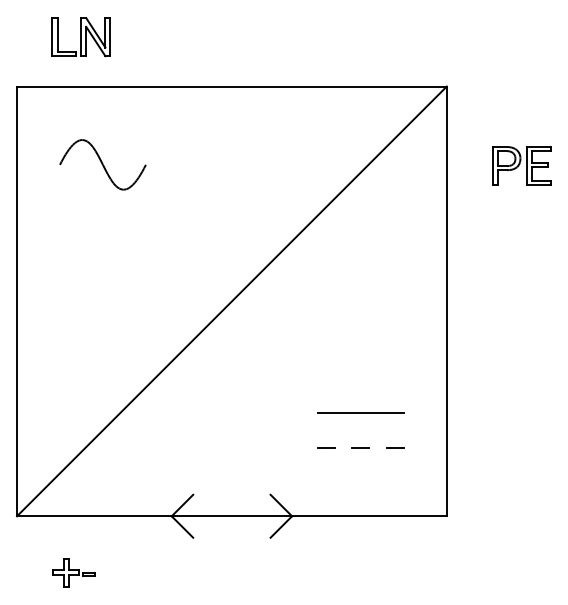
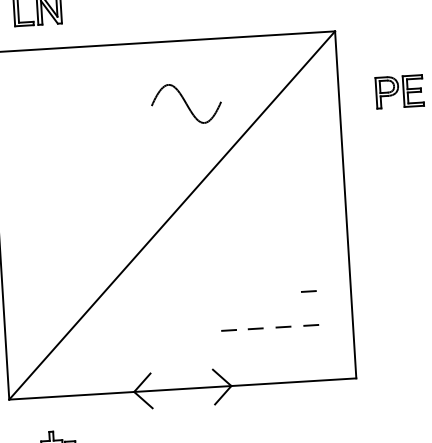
part: (102, 164) -> (186, 103), moved
line: (394, 405) -> (308, 291), added
line: (360, 413) -> (281, 299), removed
line: (293, 447) -> (229, 330), added

